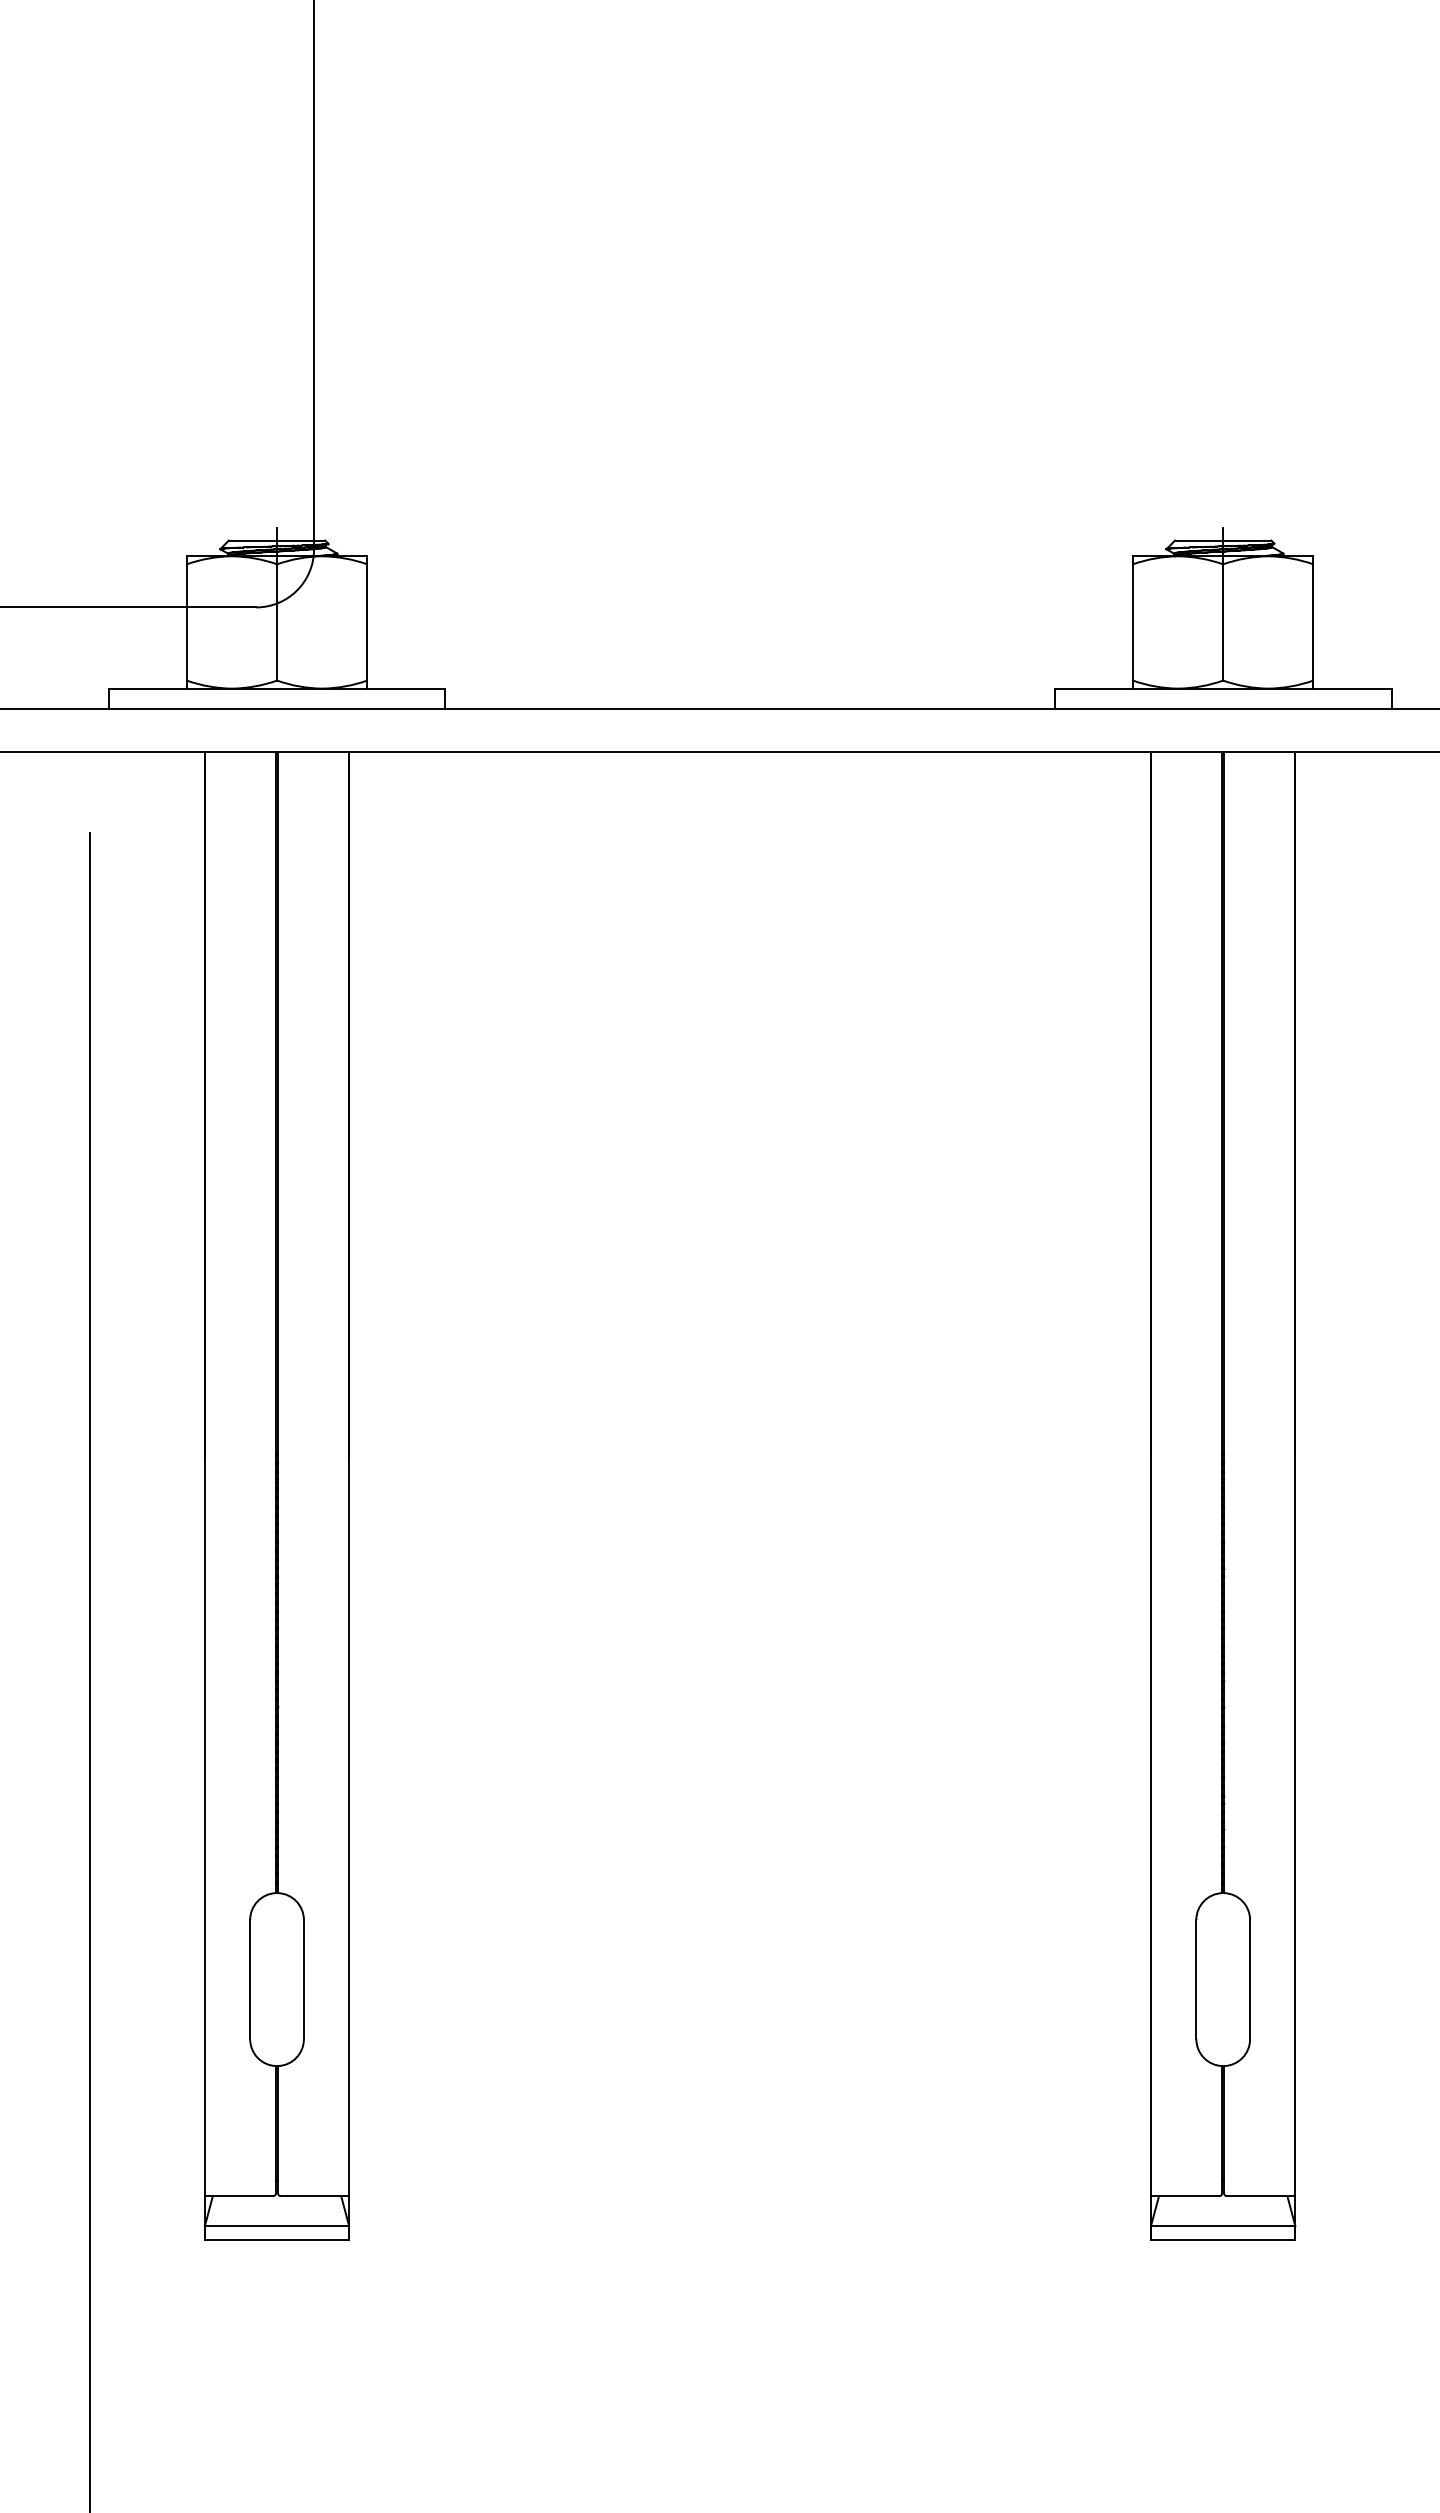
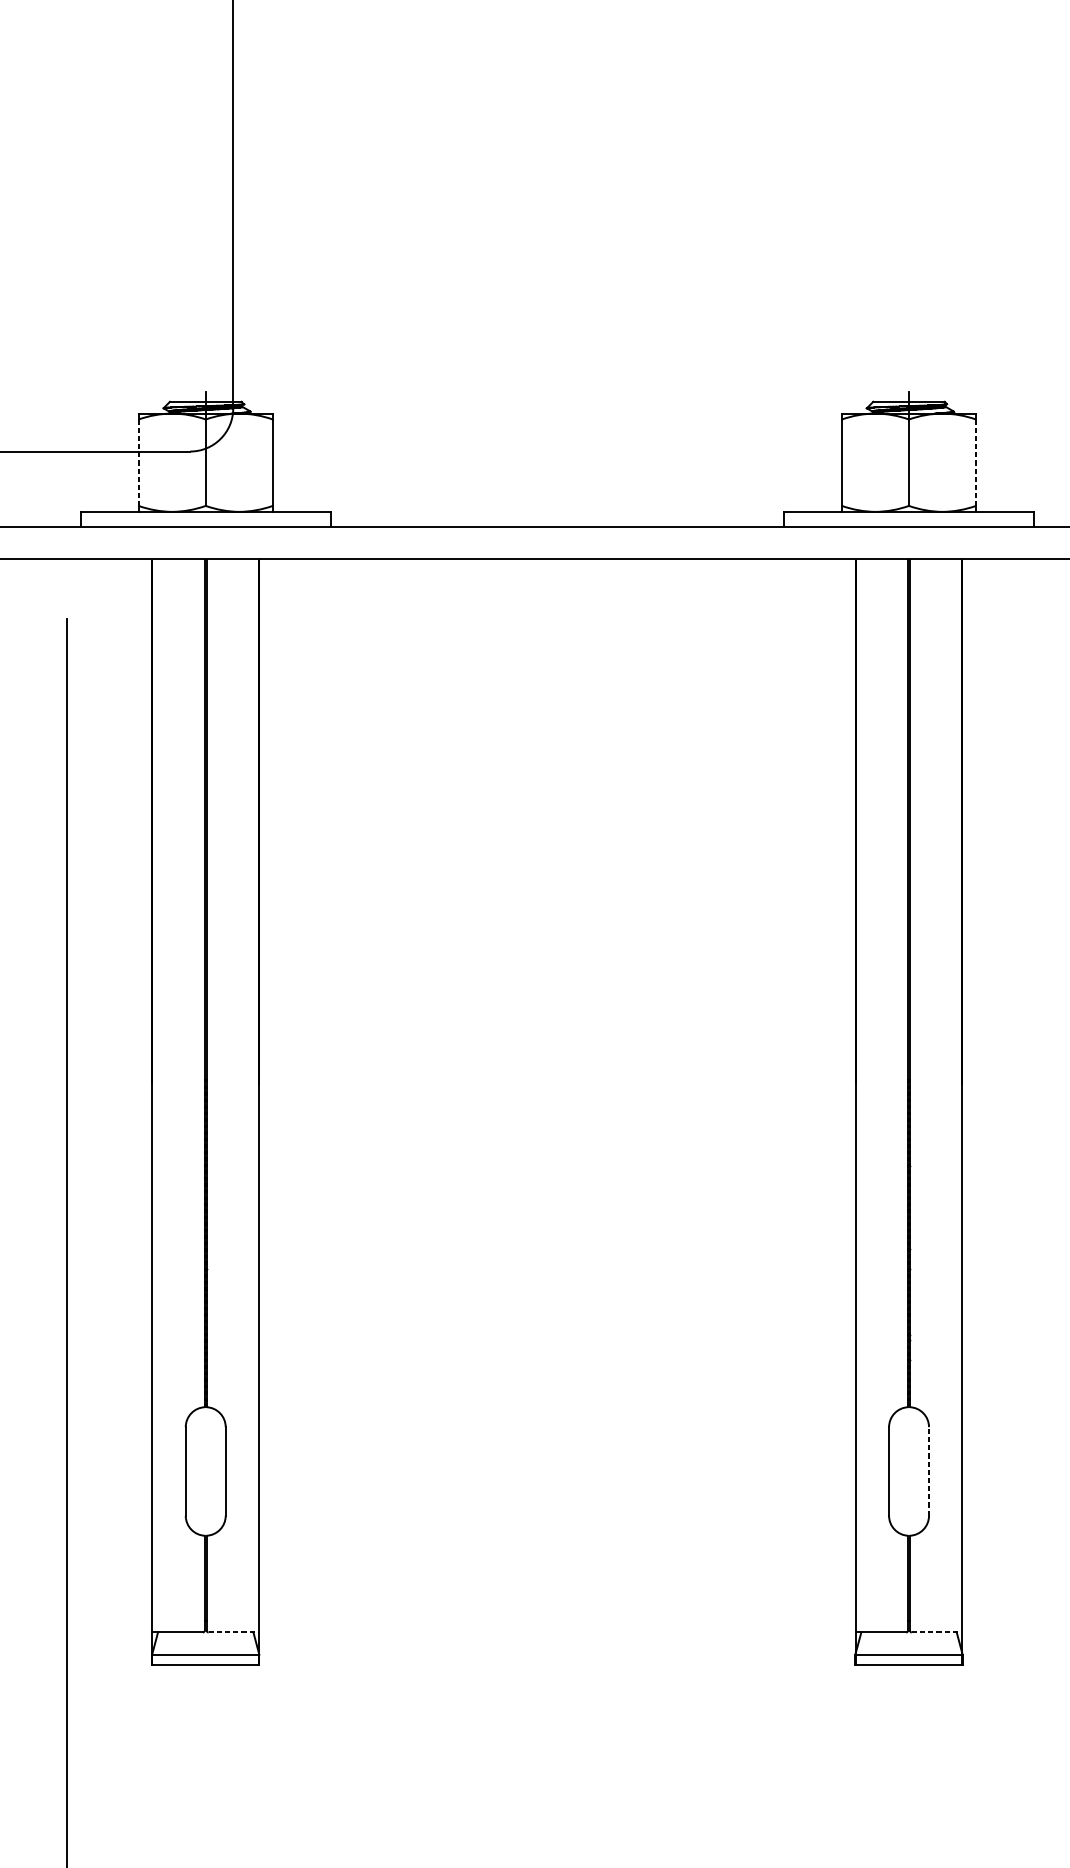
line: (186, 622) -> (138, 462), solid -> dashed
line: (1313, 622) -> (976, 462), solid -> dashed
line: (1250, 1979) -> (929, 1471), solid -> dashed
line: (314, 2196) -> (233, 1632), solid -> dashed
line: (1261, 2196) -> (937, 1632), solid -> dashed

